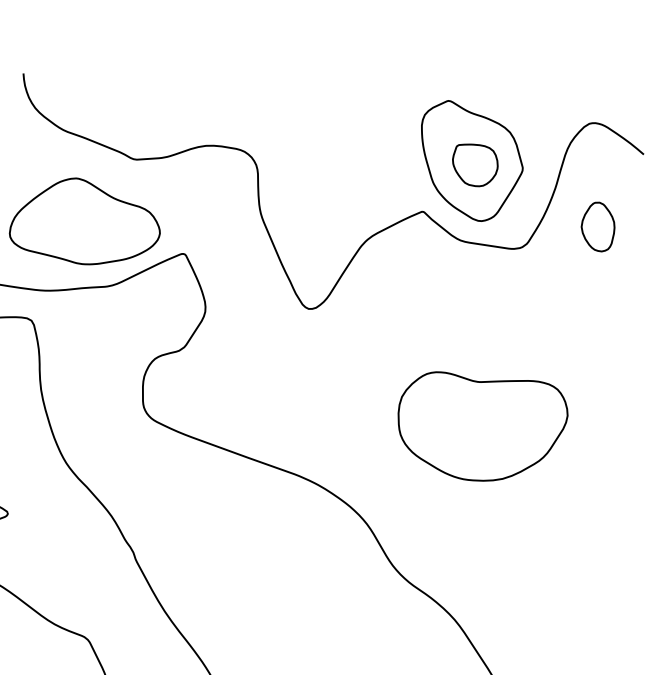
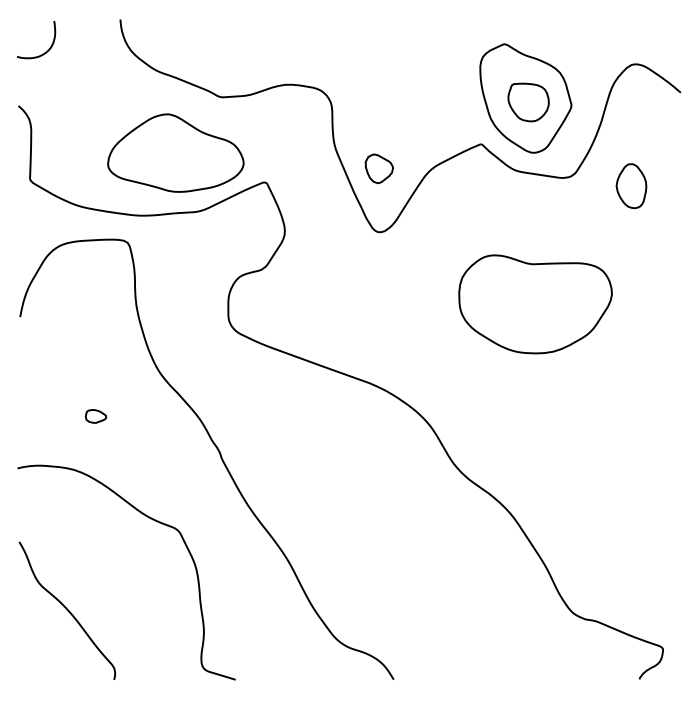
part: (598, 227) -> (631, 186), moved
part: (309, 238) -> (378, 168), added
part: (482, 426) -> (535, 304), moved

